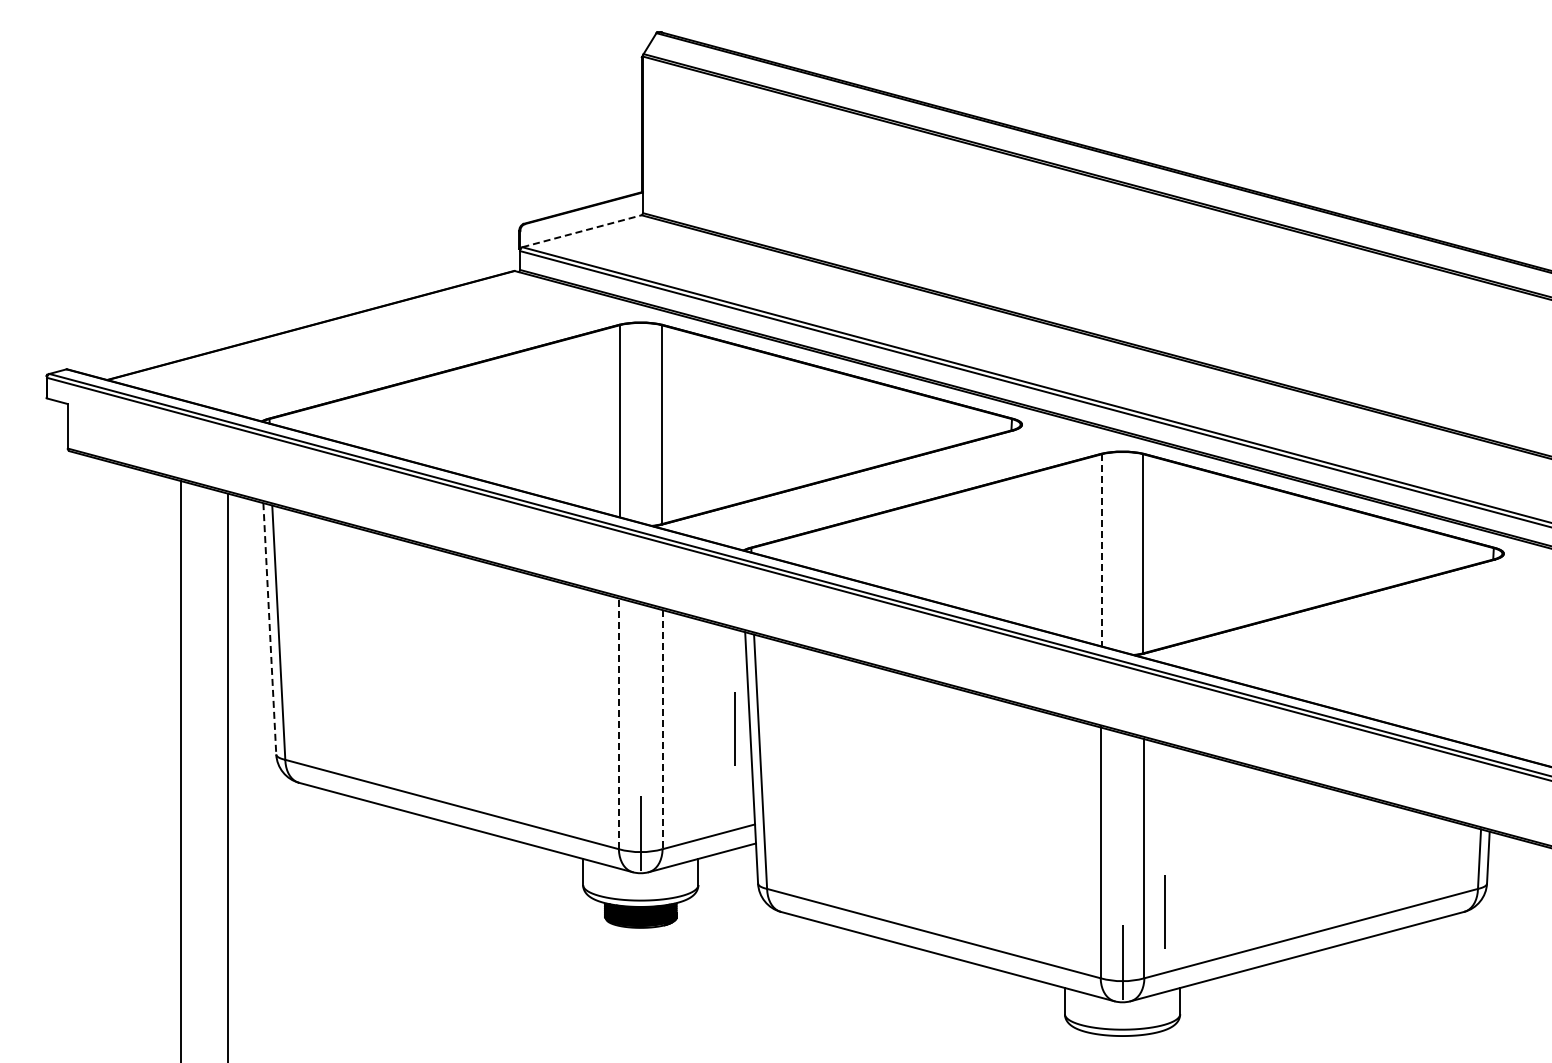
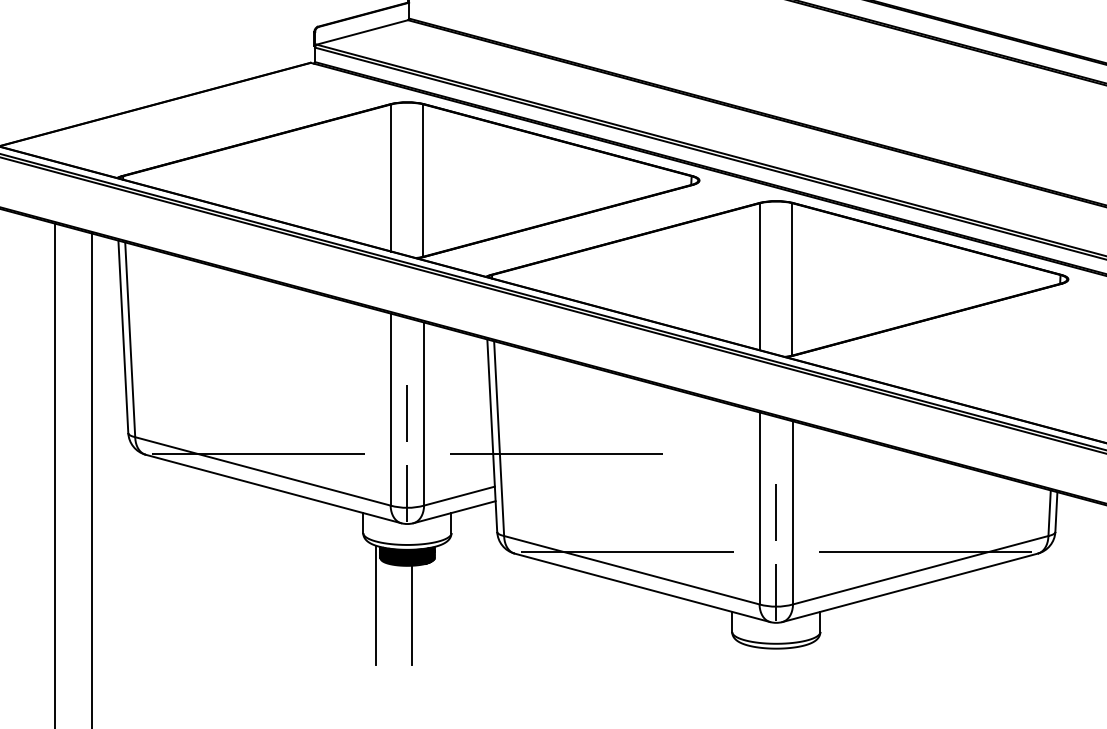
line: (582, 231) -> (362, 32), dashed -> solid
line: (1101, 550) -> (760, 276), dashed -> solid
line: (269, 628) -> (123, 336), dashed -> solid
line: (618, 723) -> (390, 409), dashed -> solid
line: (734, 728) -> (407, 413), moved
line: (662, 729) -> (424, 413), dashed -> solid
line: (446, 781) -> (258, 453), added
line: (835, 781) -> (556, 453), added
line: (927, 910) -> (626, 552), added
line: (1317, 910) -> (925, 552), added
line: (1164, 911) -> (776, 511), moved
line: (599, 979) -> (375, 605), added
line: (647, 992) -> (412, 615), added

